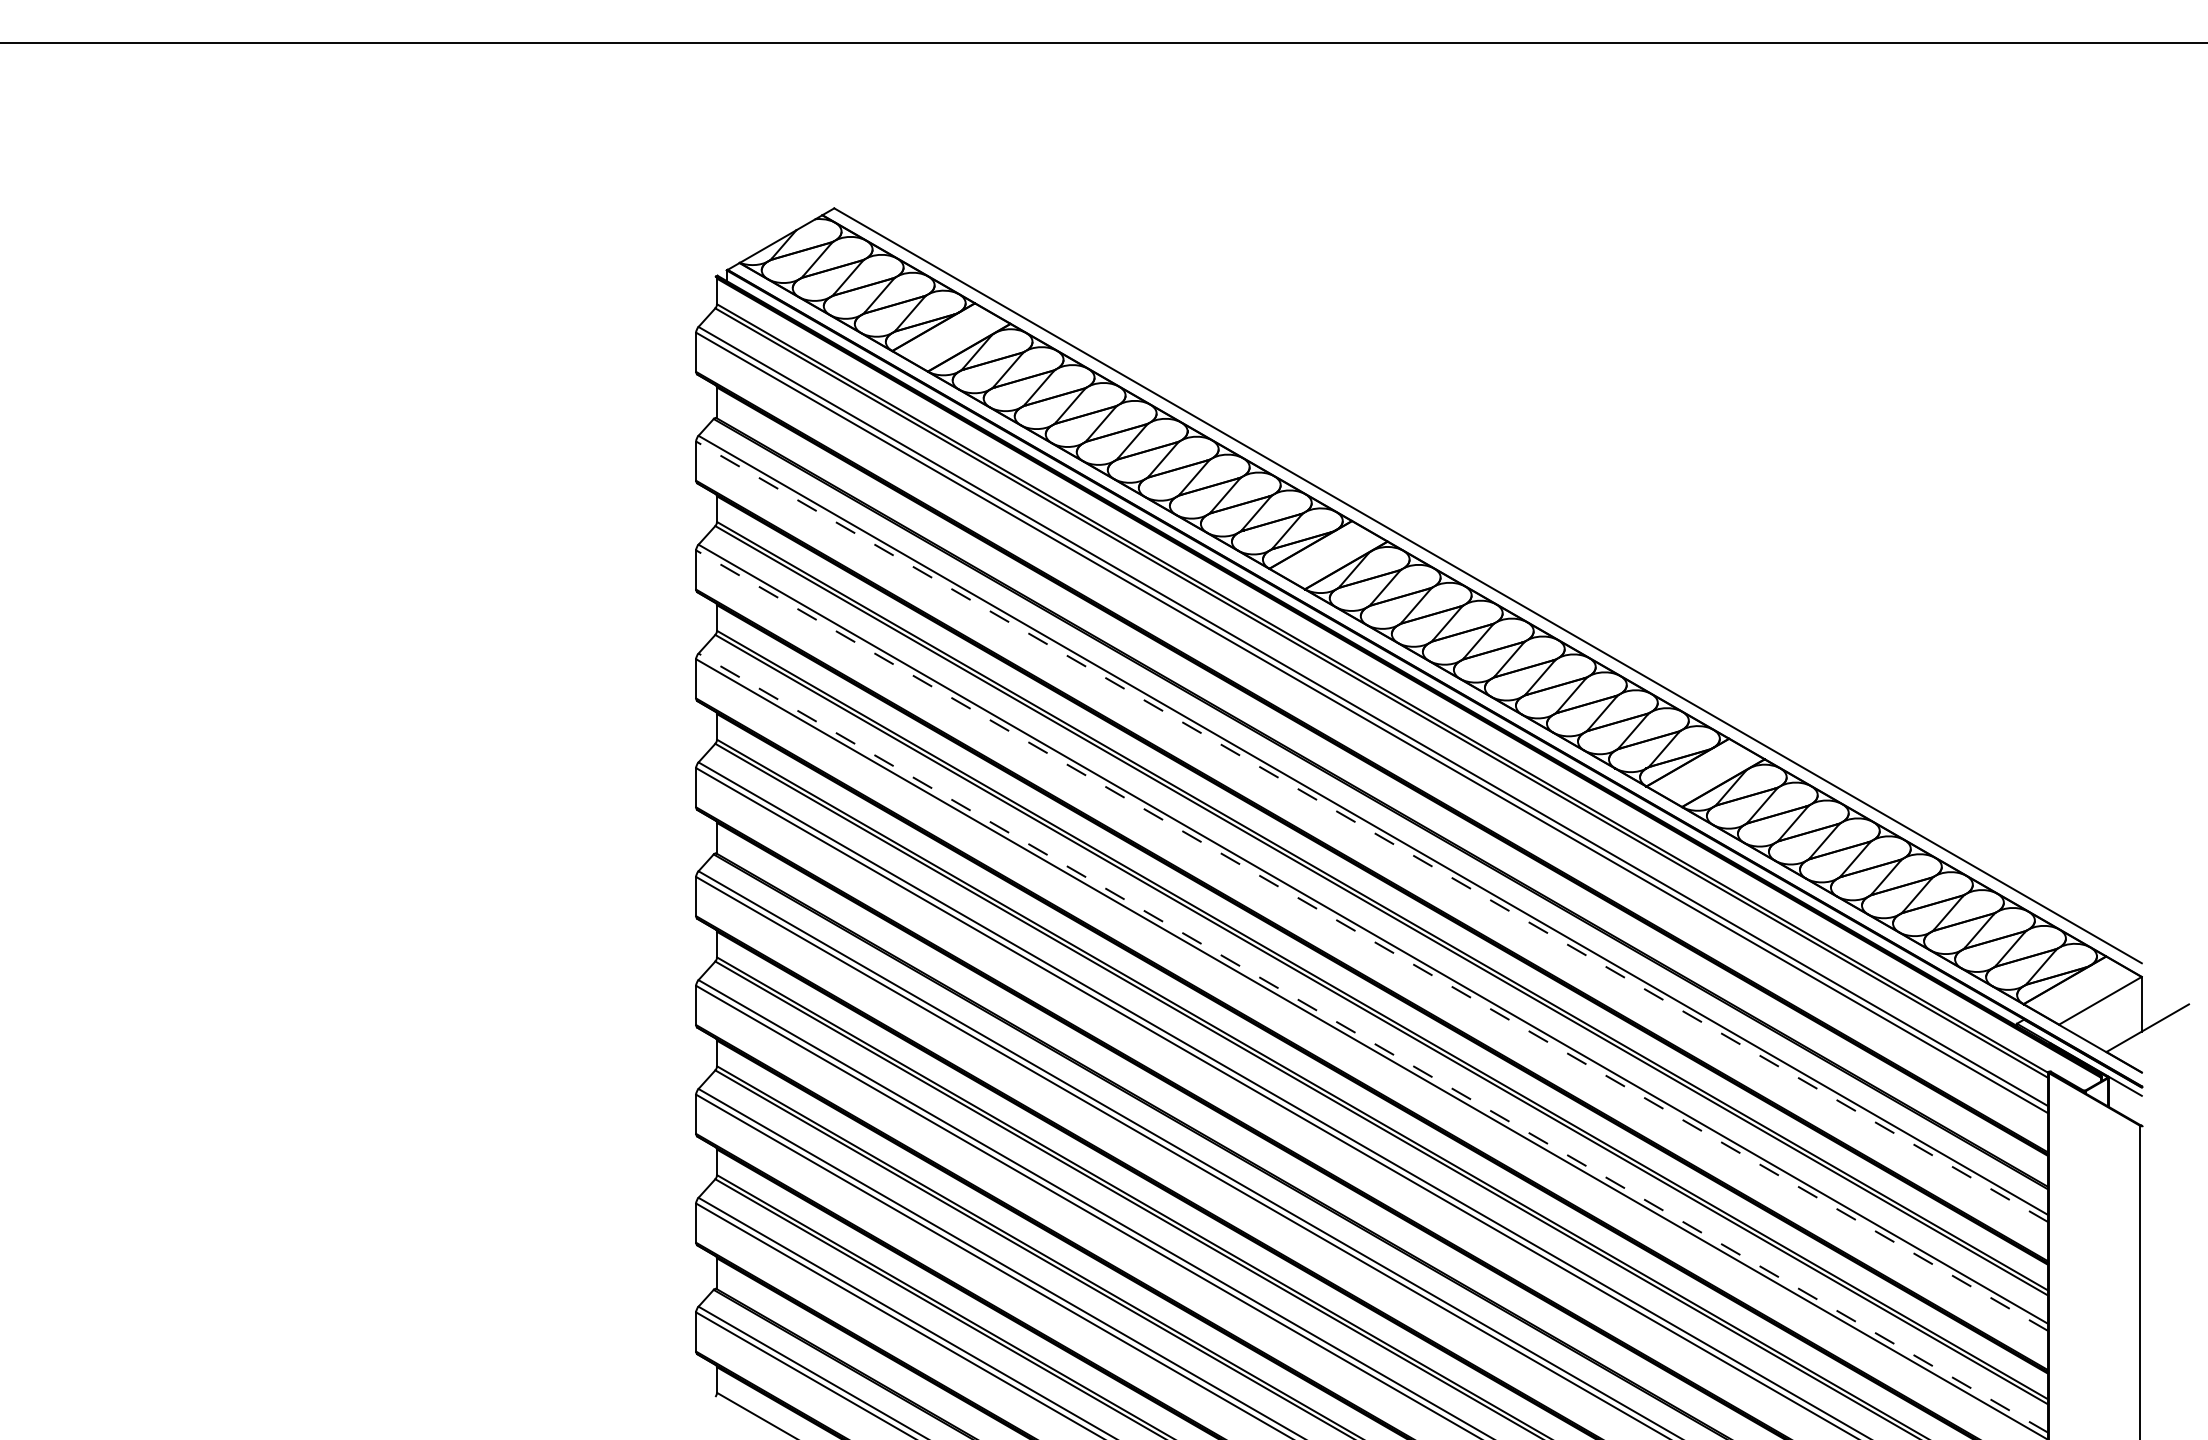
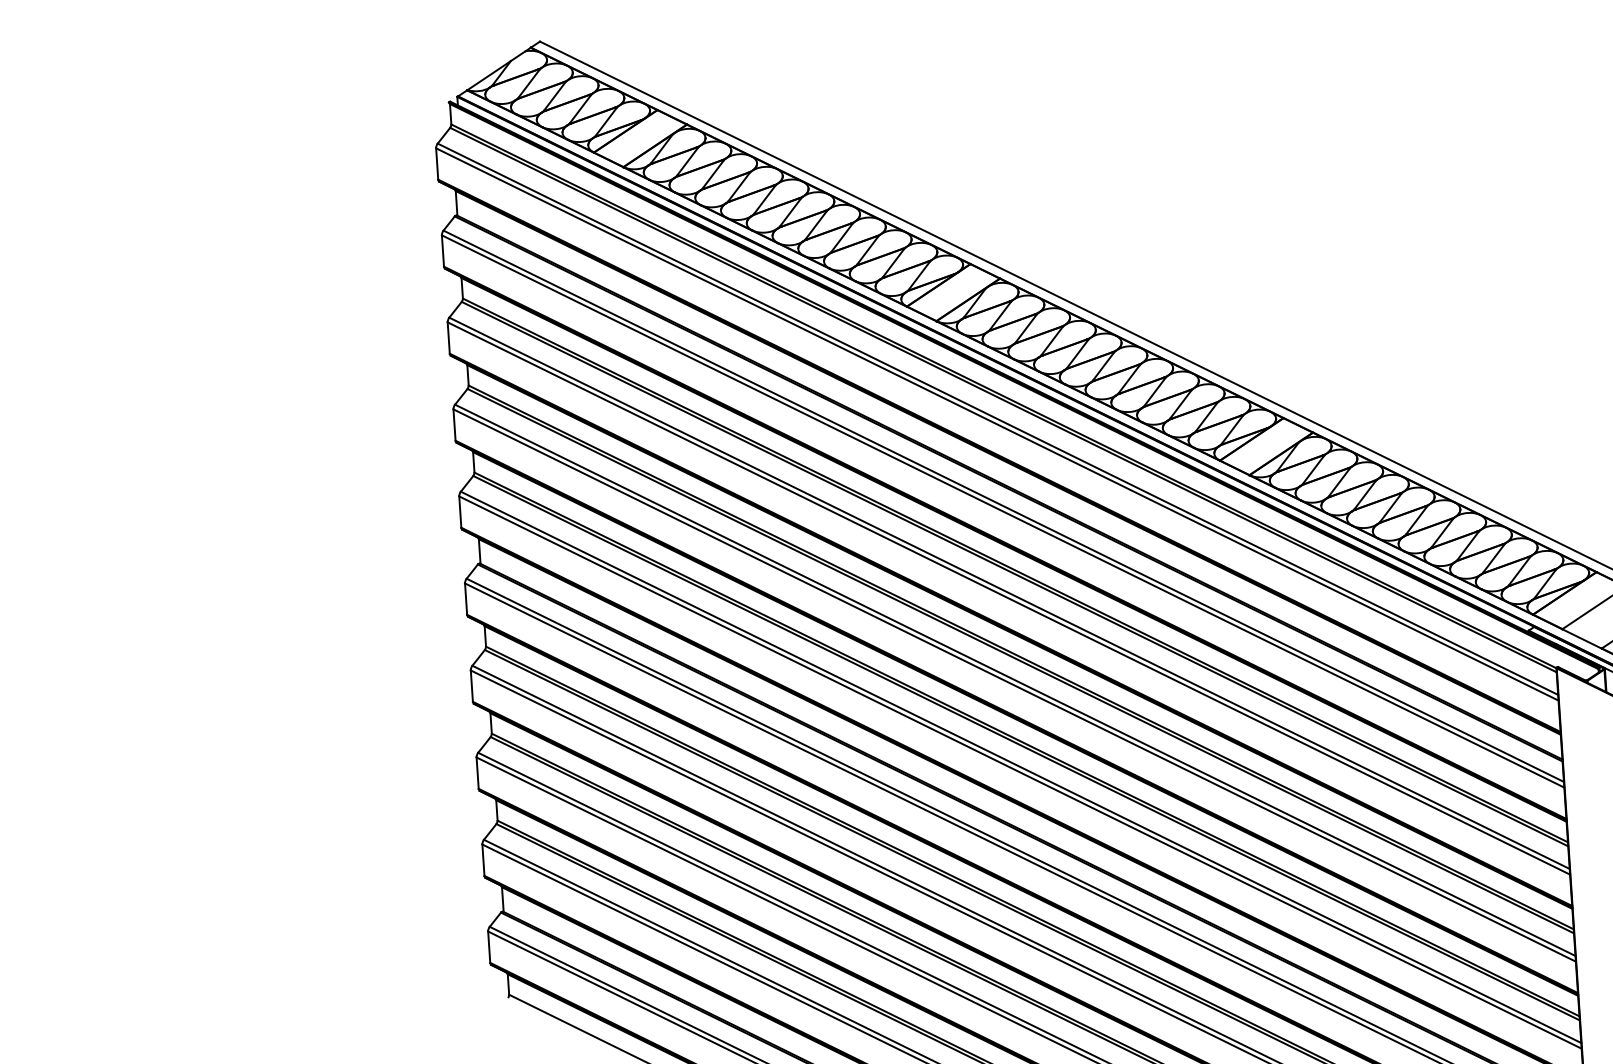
line: (1372, 831) -> (1003, 511), dashed -> solid
line: (1372, 940) -> (1009, 598), dashed -> solid
line: (1372, 1042) -> (1014, 679), dashed -> solid

